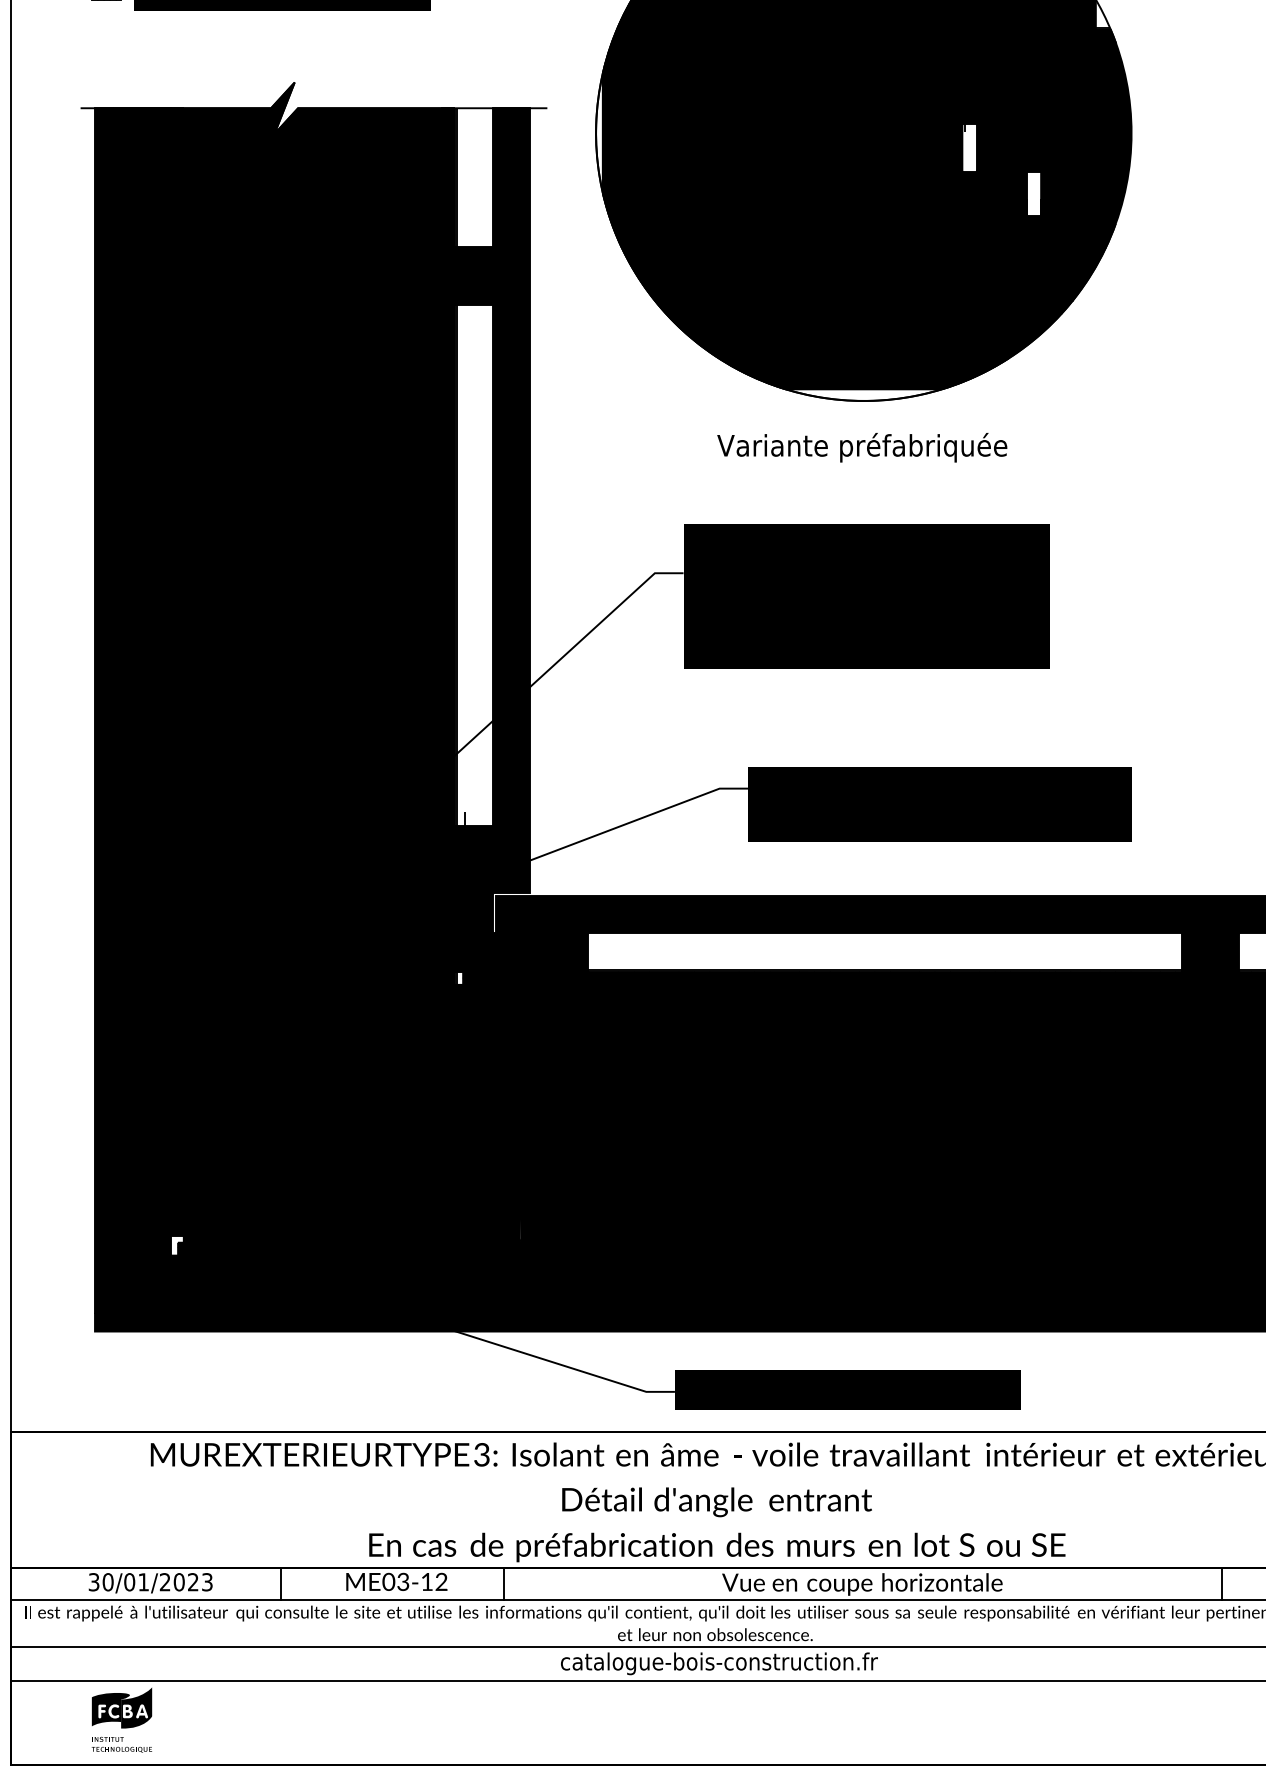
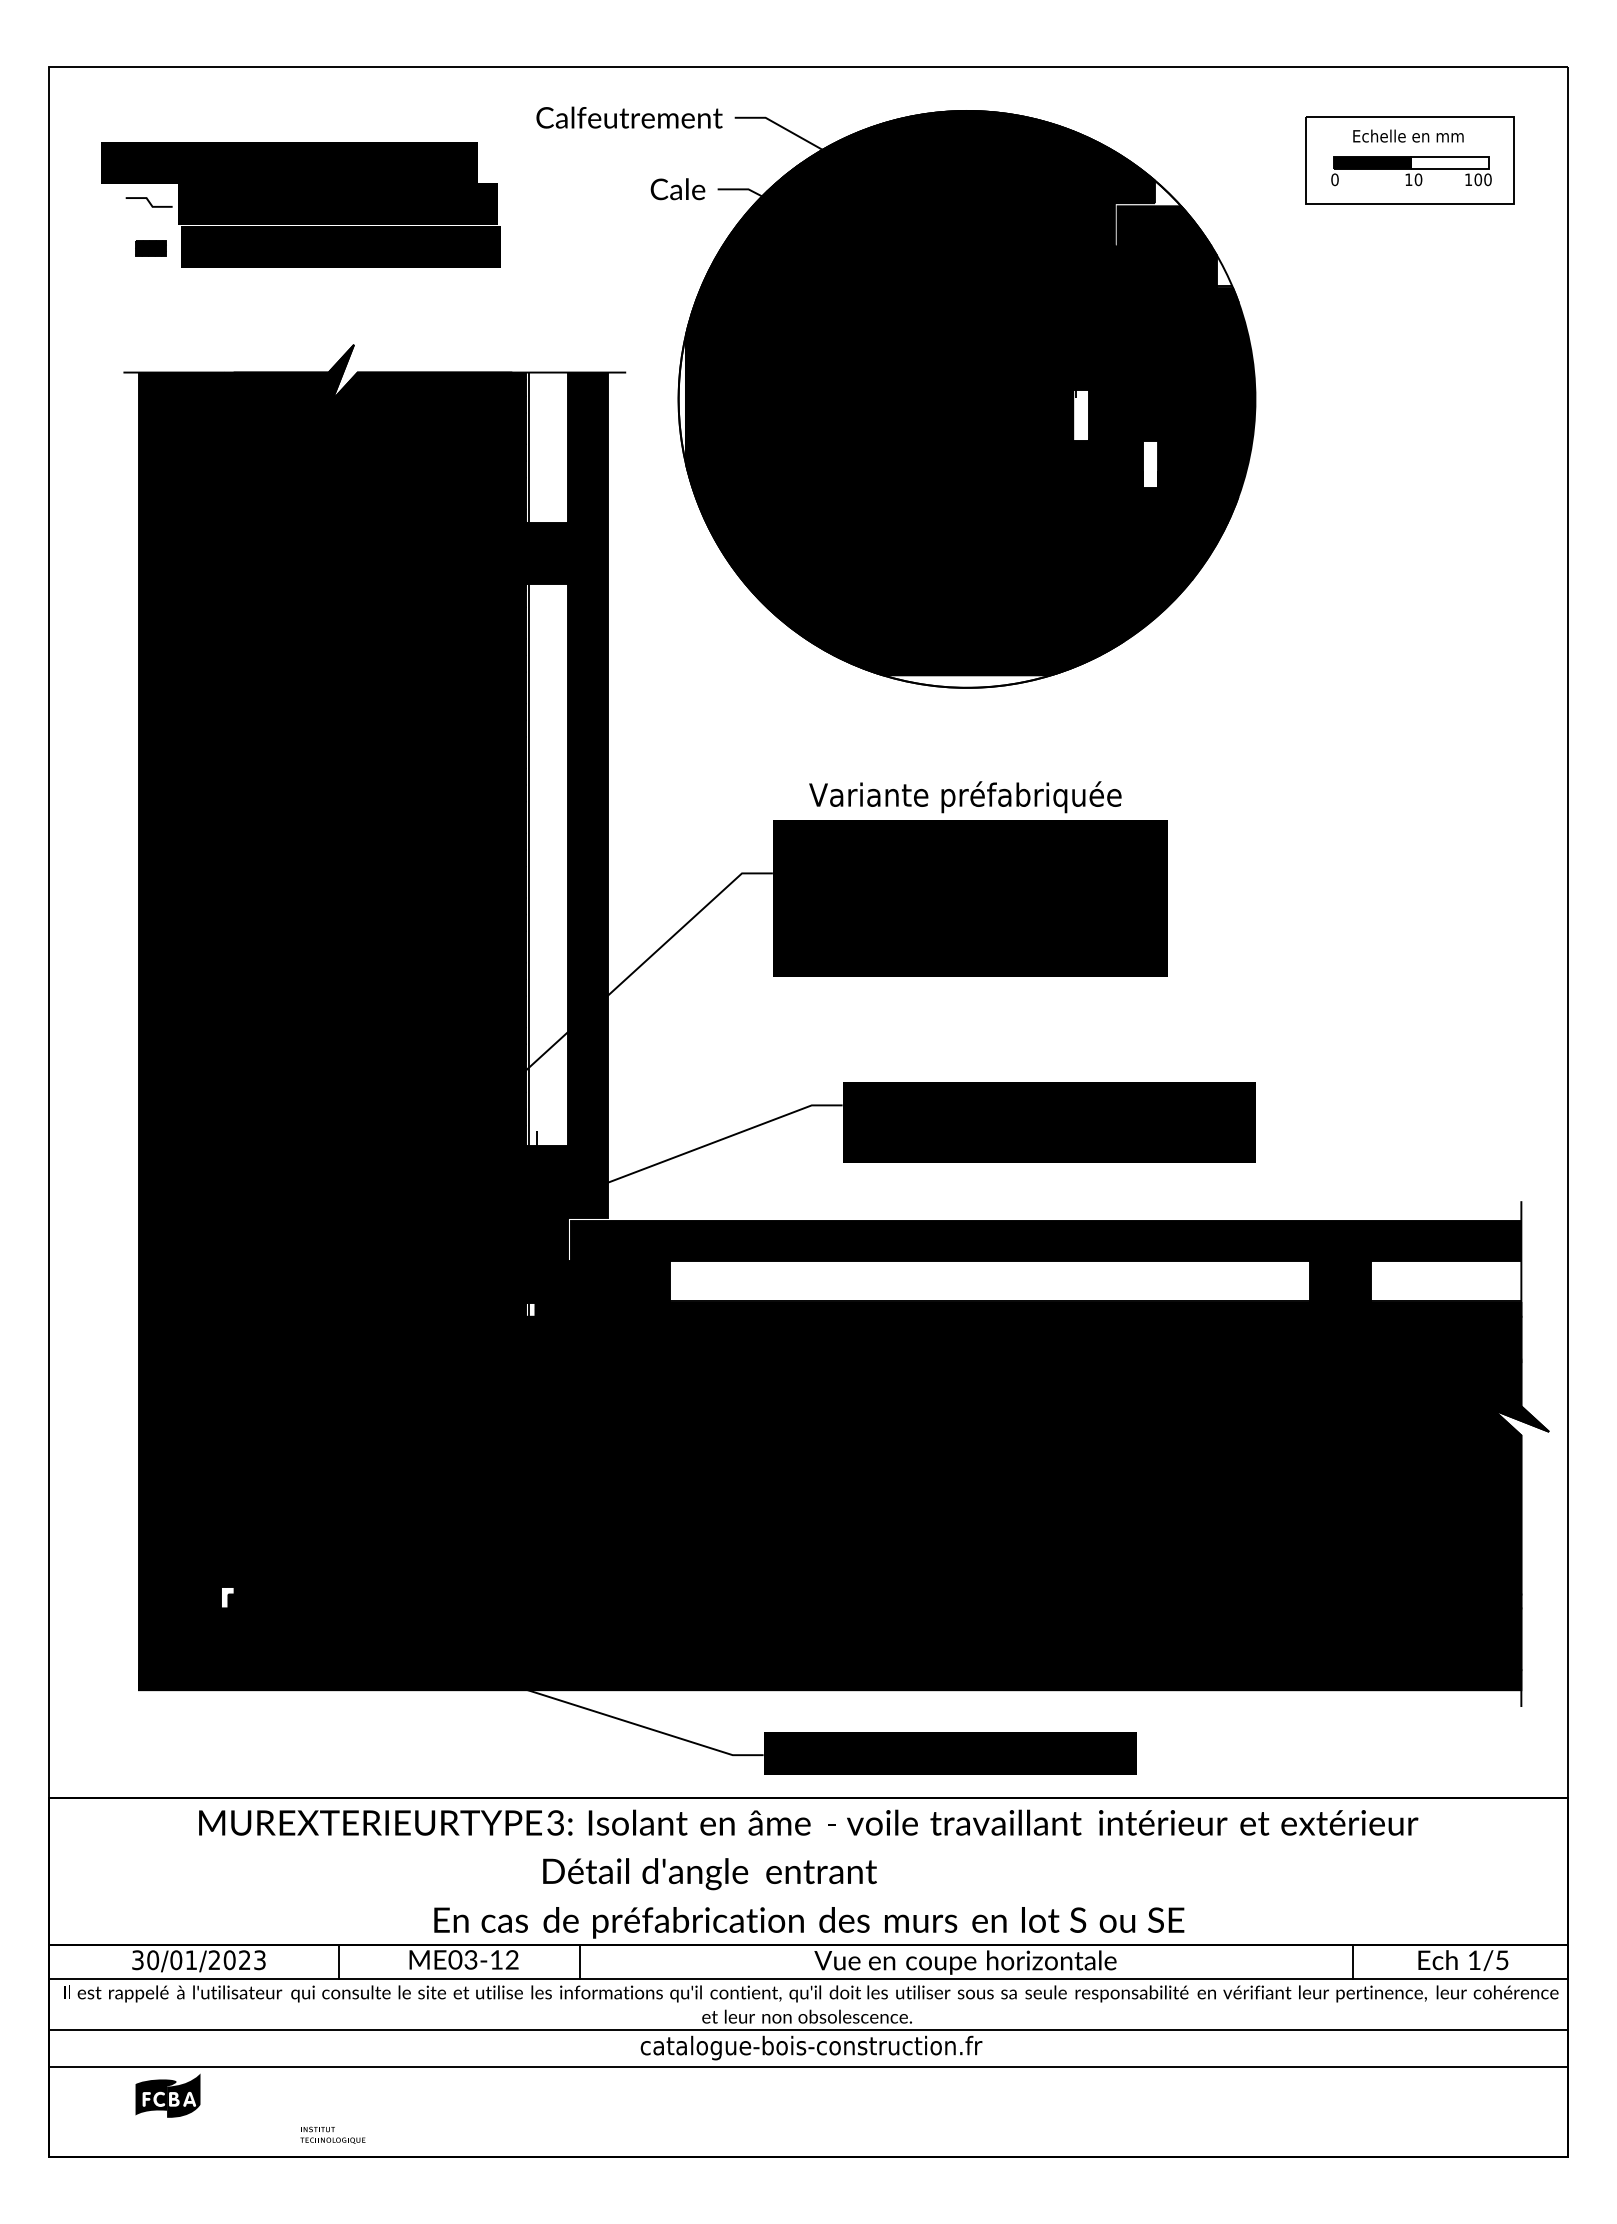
text: (862, 447) -> (965, 797), moved
text: (716, 1502) -> (709, 1874), moved
part: (121, 1744) -> (332, 2134), moved

